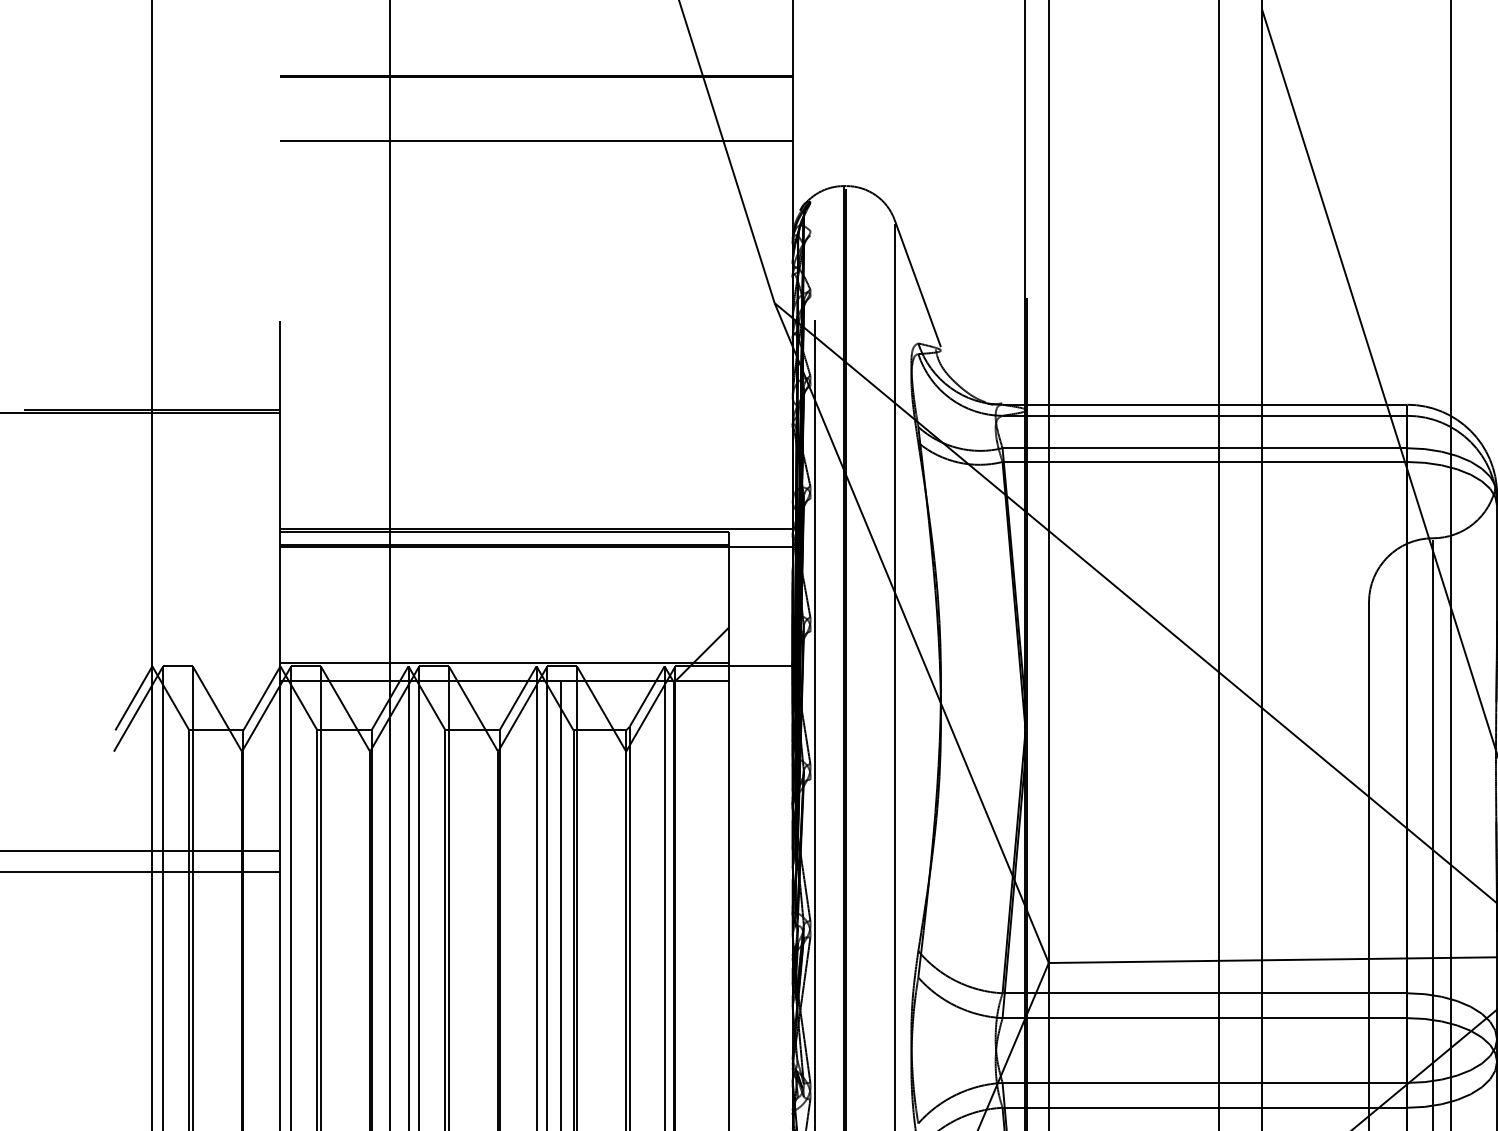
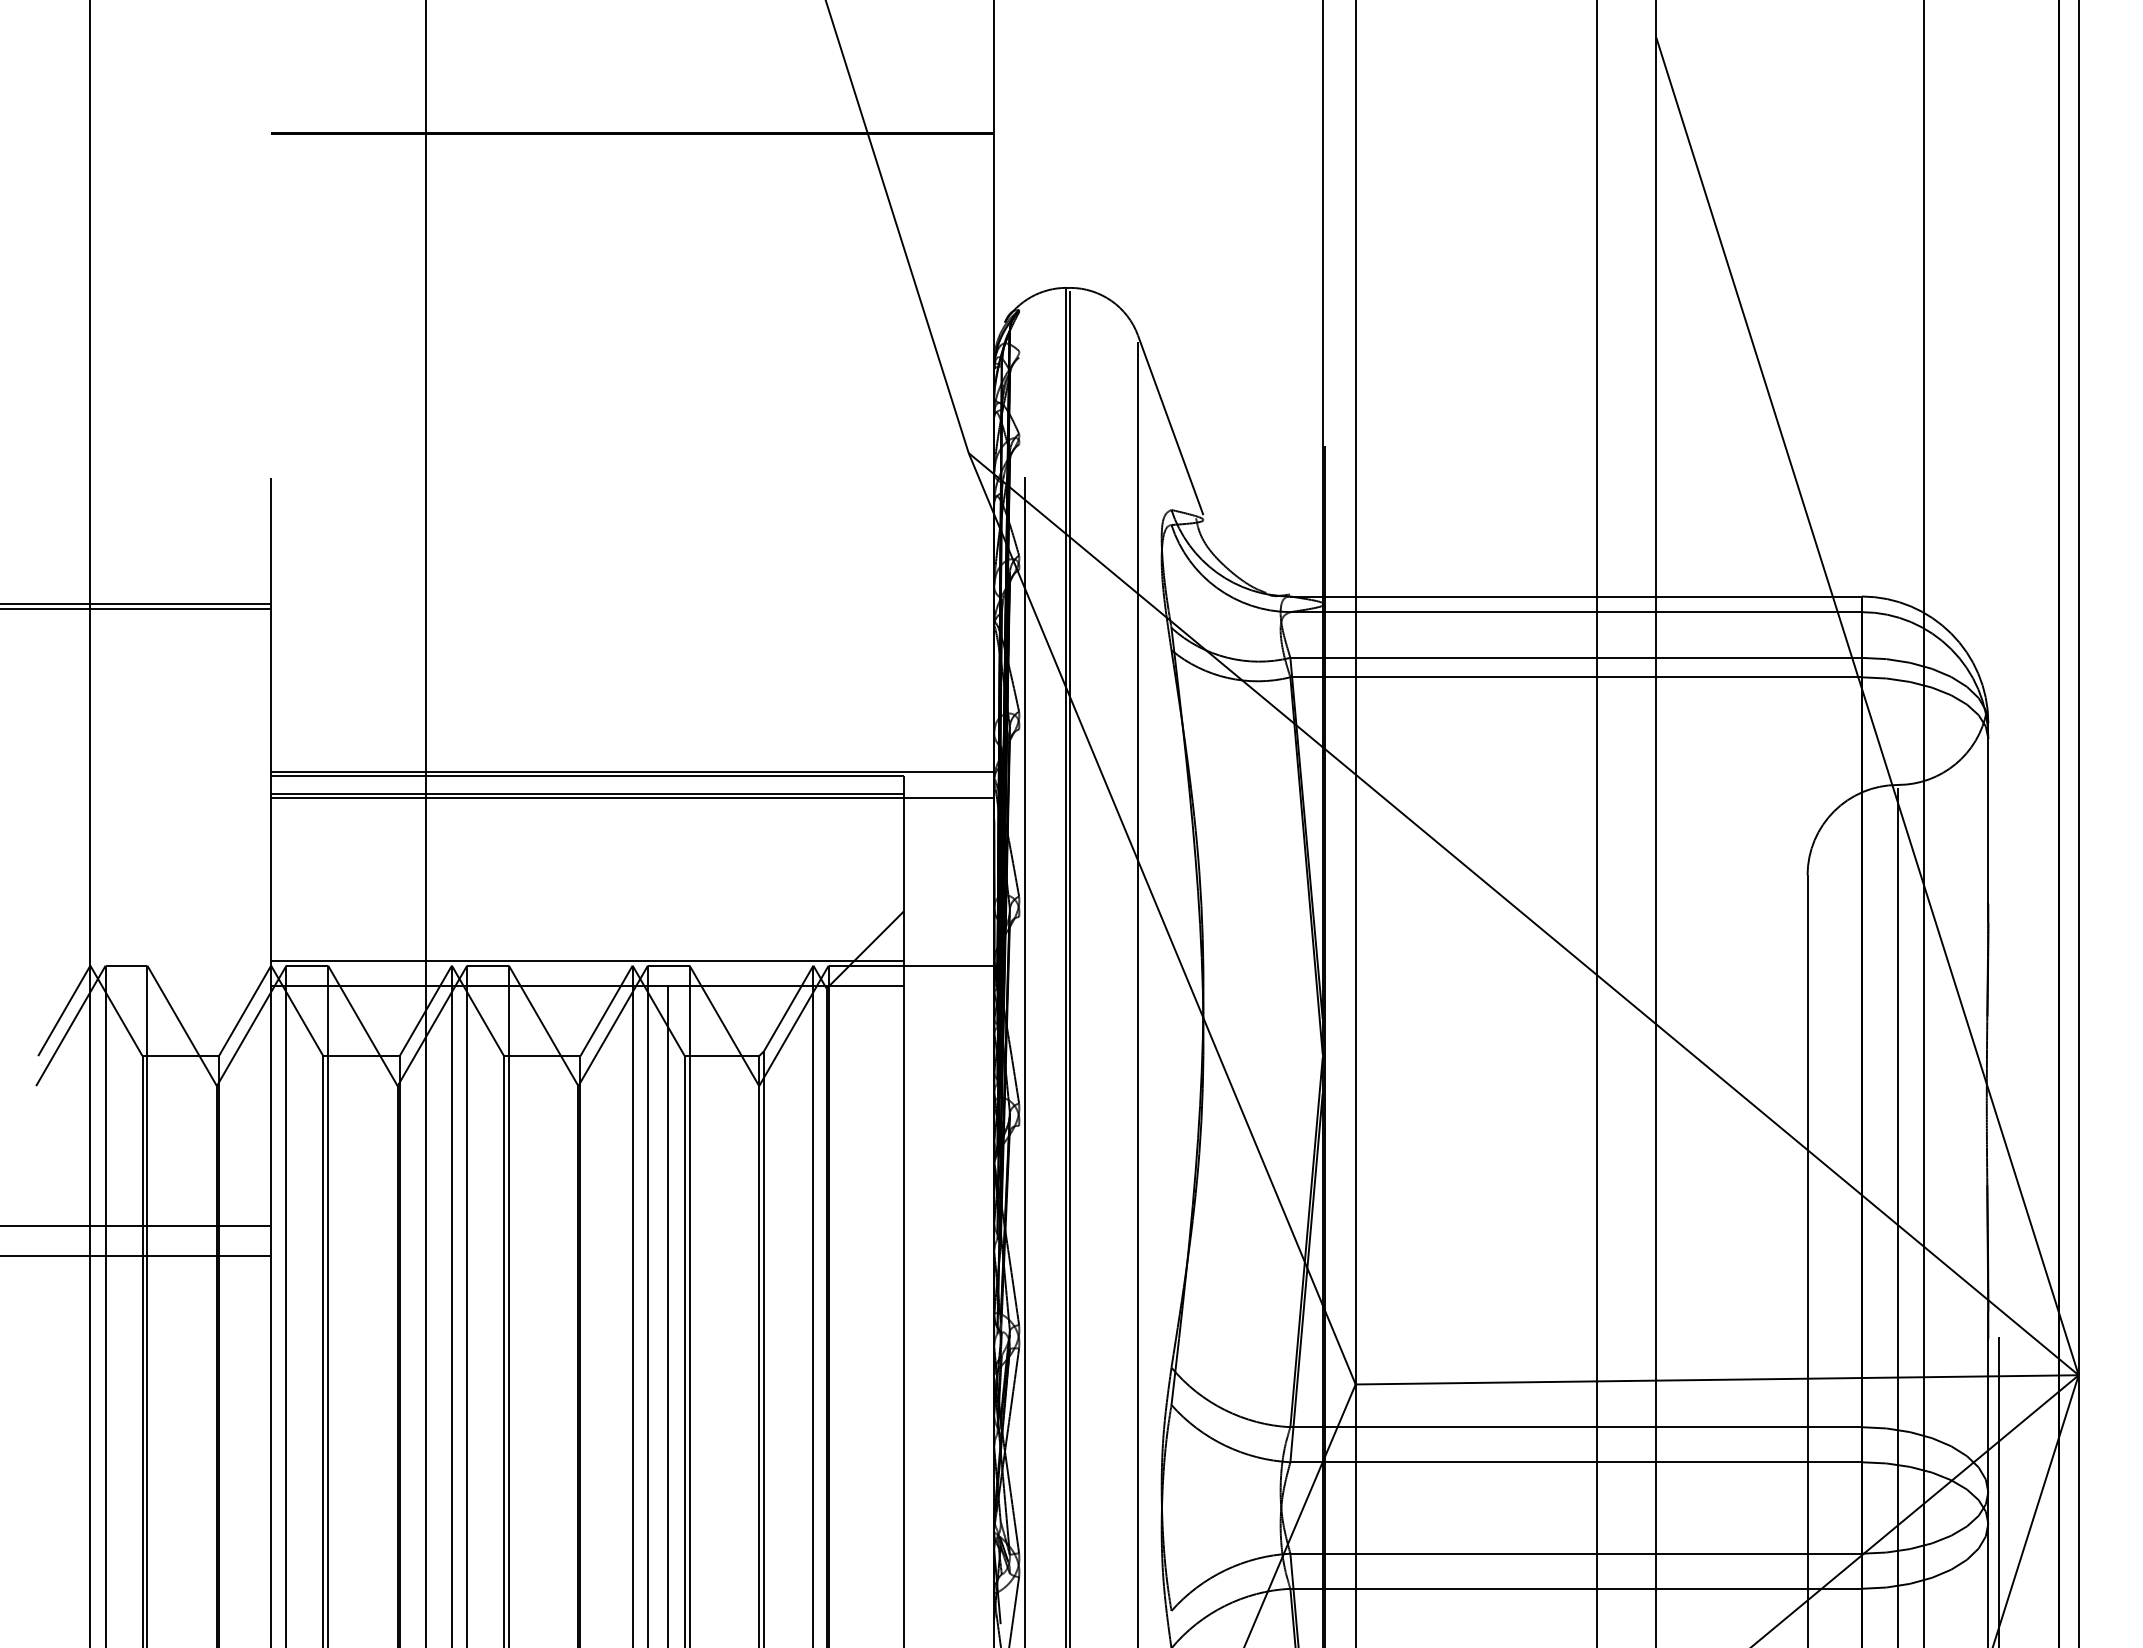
line: (536, 141) -> (632, 224), removed

